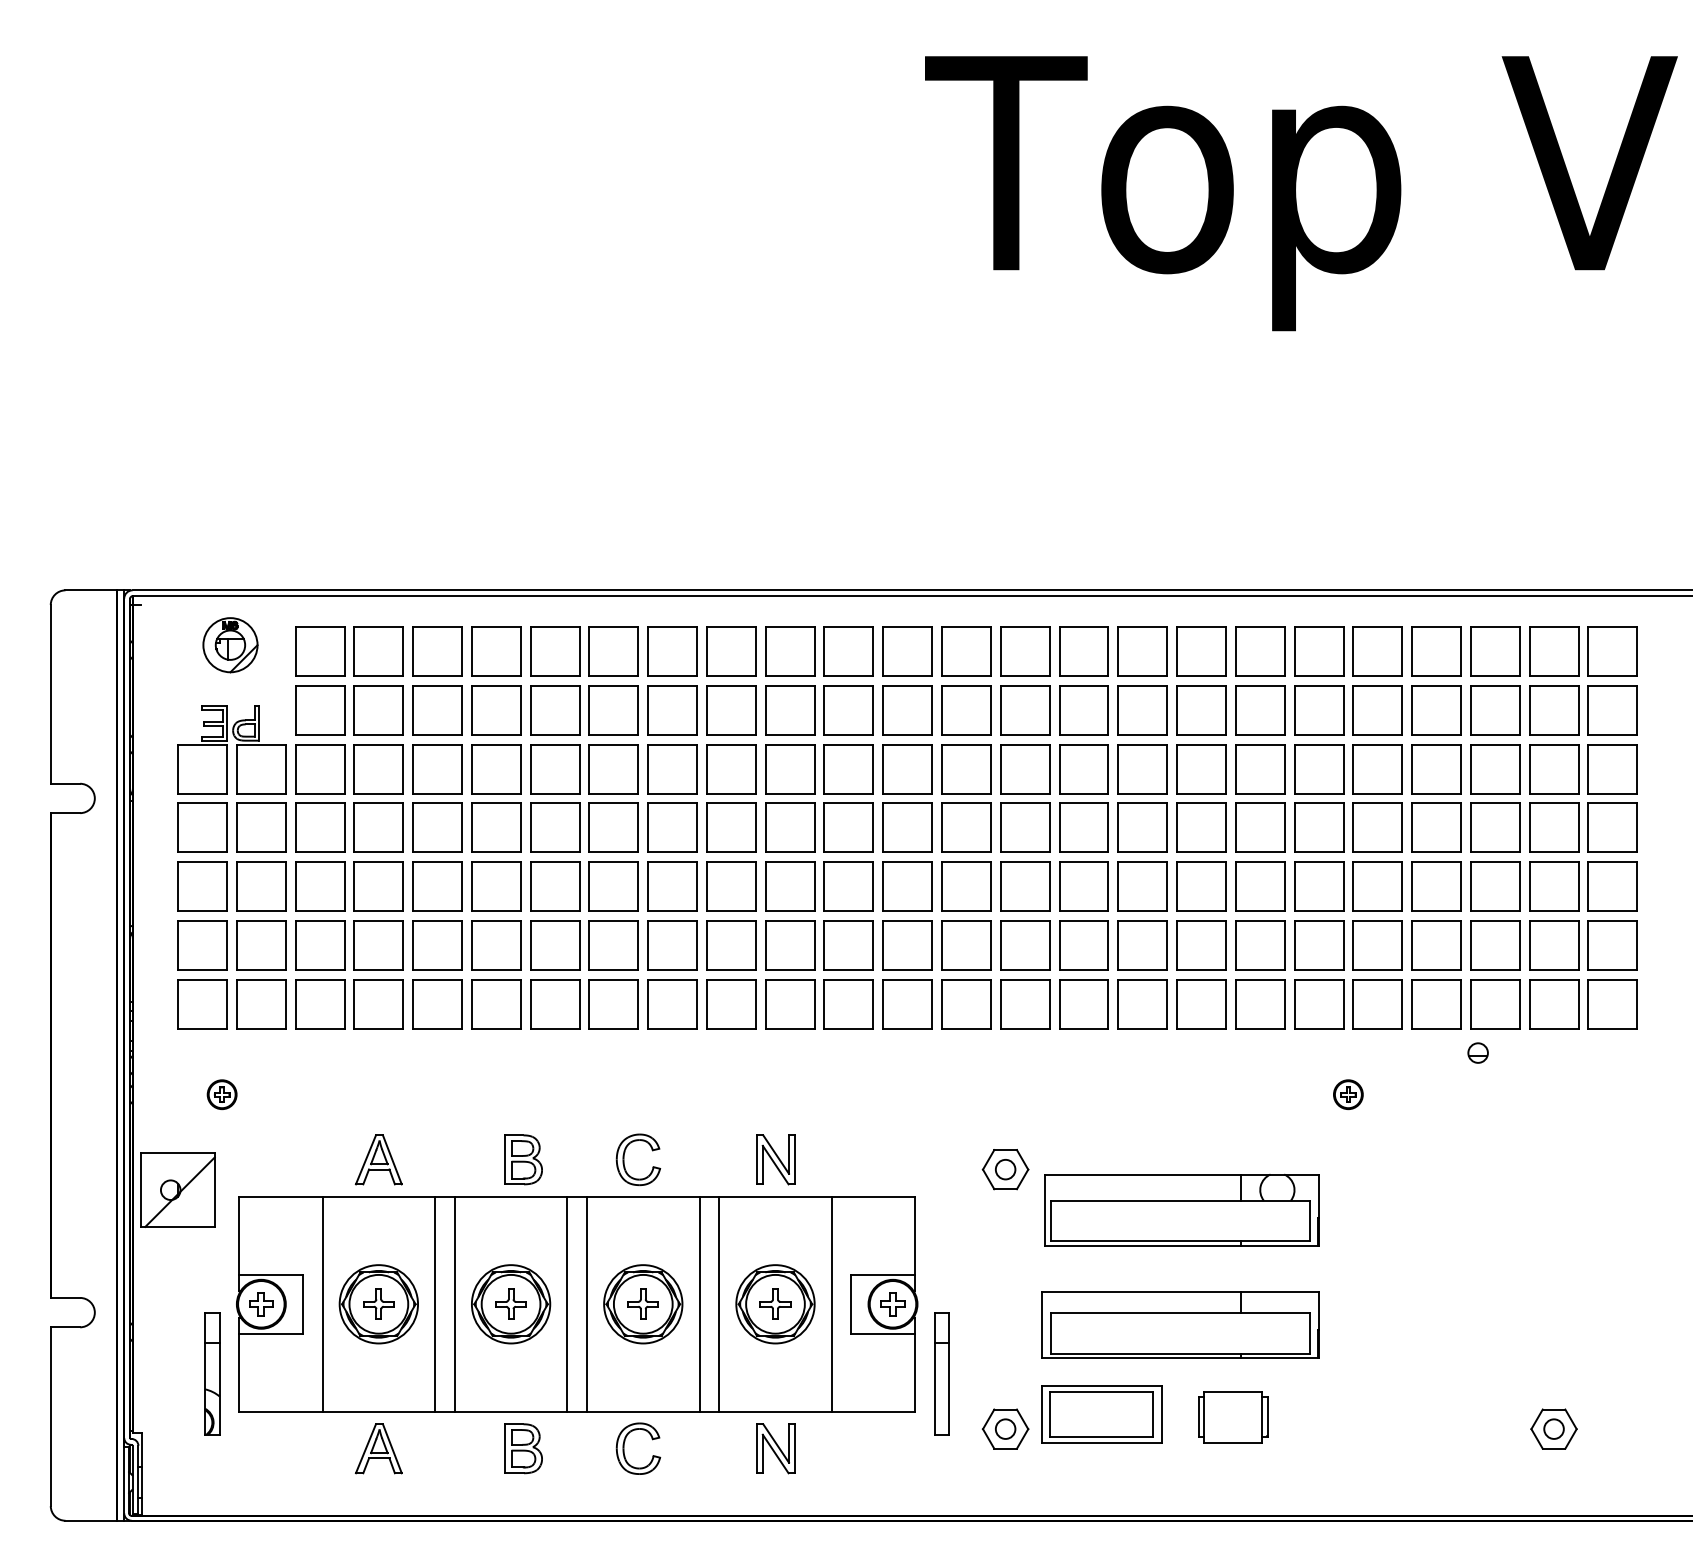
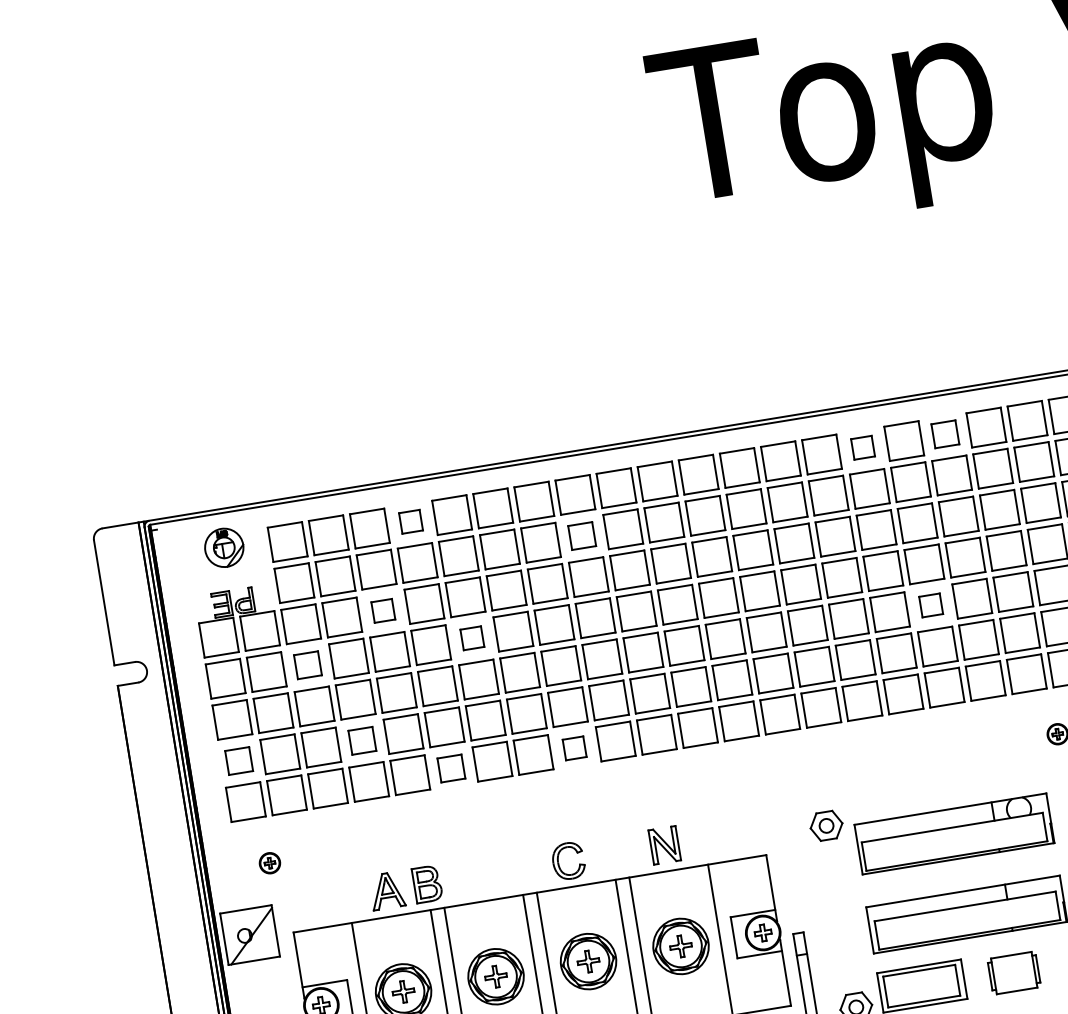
part: (496, 651) -> (411, 521), size x0.6
part: (1142, 651) -> (862, 447), size x0.6
part: (1260, 651) -> (945, 434), size x0.7
part: (731, 710) -> (582, 536), size x0.7
part: (437, 769) -> (383, 611), size x0.6
part: (320, 827) -> (308, 665), size x0.7
part: (555, 827) -> (472, 638), size x0.6
part: (1201, 886) -> (931, 605), size x0.6
part: (202, 945) -> (239, 761), size x0.7
part: (378, 945) -> (362, 740), size x0.7
part: (496, 1004) -> (451, 768), size x0.7
part: (672, 1004) -> (574, 748), size x0.6
part: (523, 1159) -> (427, 883), moved

